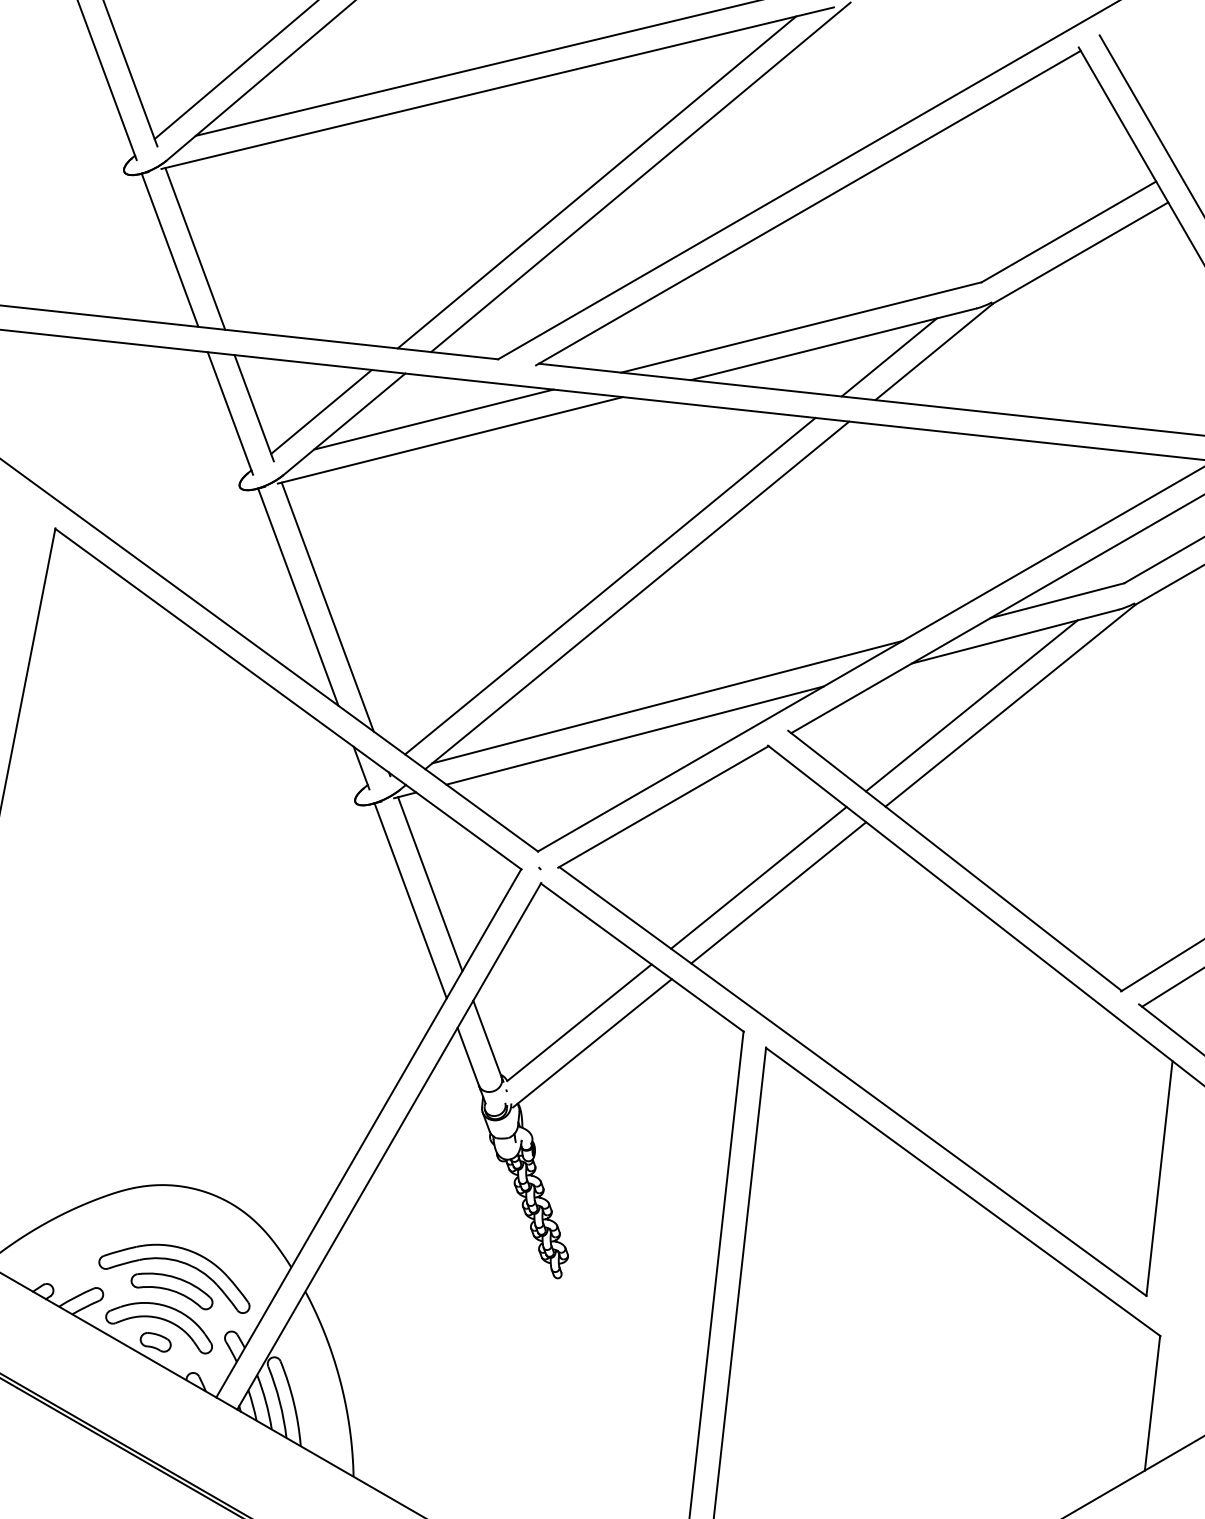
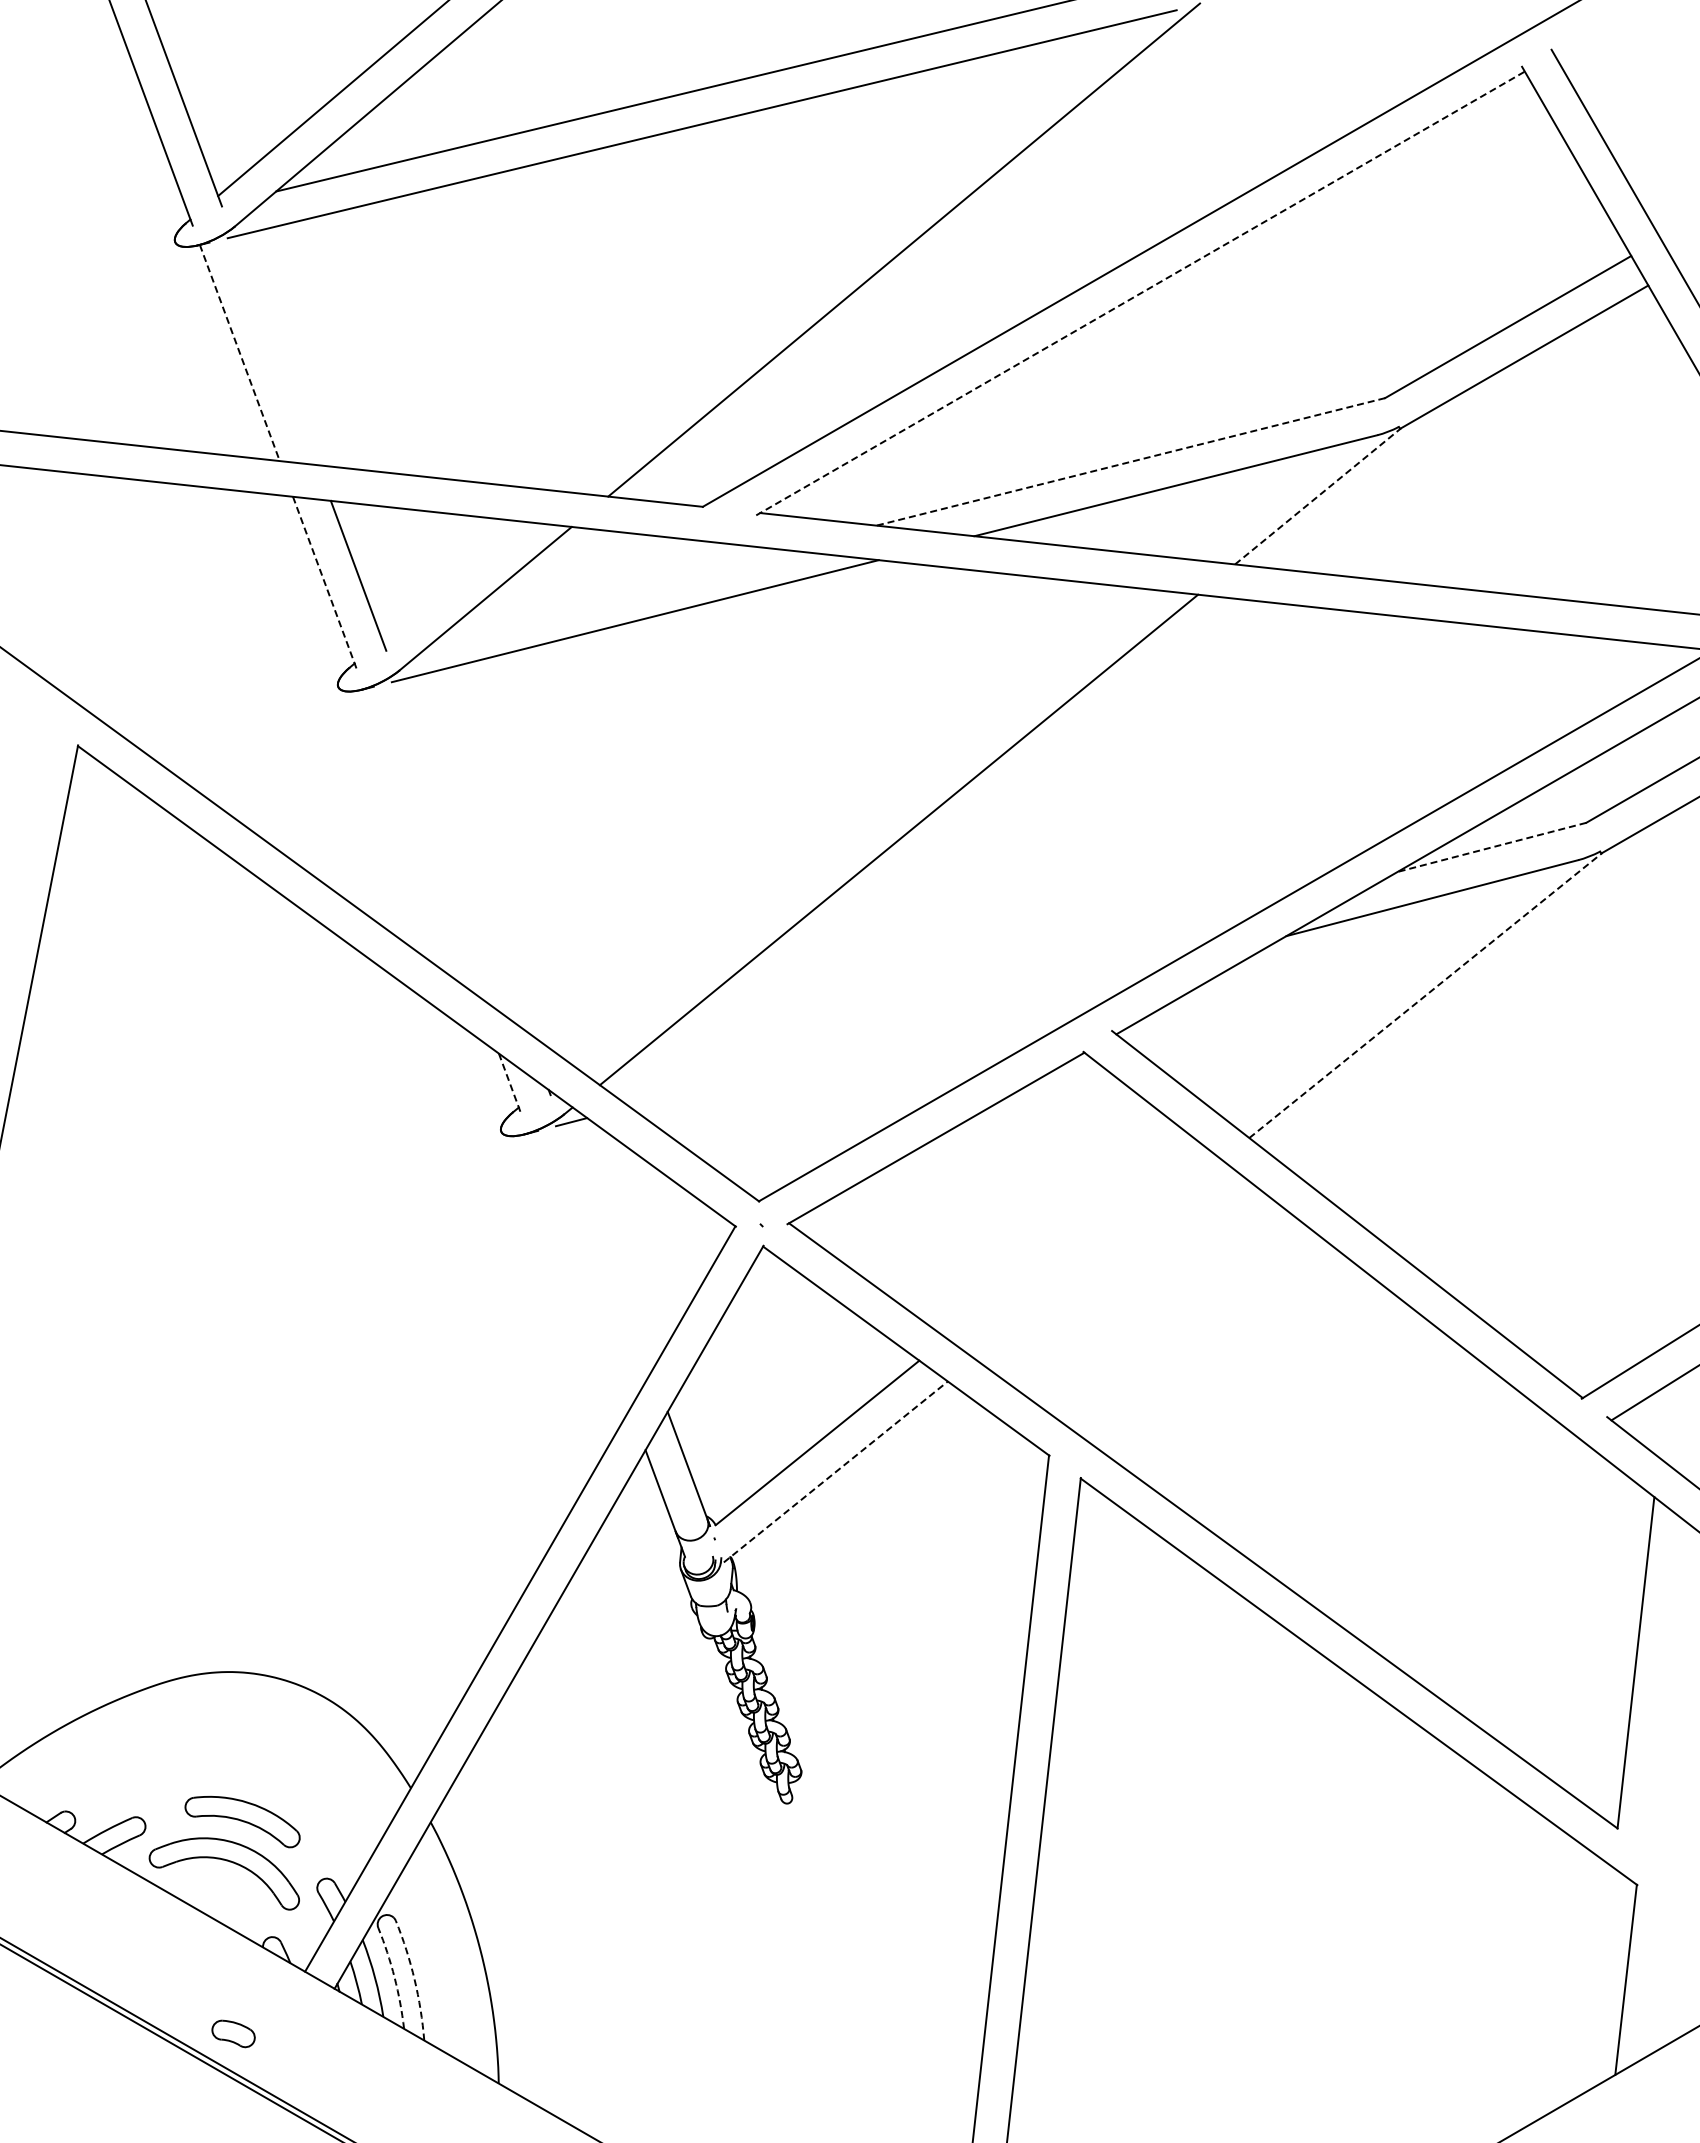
line: (597, 182) -> (842, 257), removed
line: (808, 208) -> (1140, 293), solid -> dashed
line: (195, 248) -> (275, 350), removed
line: (170, 250) -> (240, 353), solid -> dashed
line: (801, 327) -> (1130, 462), solid -> dashed
line: (934, 351) -> (1318, 495), solid -> dashed
line: (889, 357) -> (1254, 504), removed
line: (321, 411) -> (453, 580), removed
line: (230, 413) -> (325, 583), solid -> dashed
line: (433, 419) -> (611, 591), removed
line: (609, 585) -> (860, 826), removed
line: (298, 597) -> (420, 842), removed
line: (1057, 600) -> (1492, 847), solid -> dashed
line: (327, 607) -> (462, 856), removed
line: (667, 702) -> (941, 990), removed
line: (971, 705) -> (1370, 995), removed
line: (1010, 705) -> (1425, 995), solid -> dashed
line: (634, 735) -> (895, 1037), removed
line: (361, 768) -> (510, 1084), solid -> dashed
line: (758, 877) -> (1070, 1238), removed
line: (429, 884) -> (606, 1247), removed
line: (778, 892) -> (1098, 1259), removed
line: (410, 900) -> (579, 1270), removed
line: (592, 1042) -> (835, 1471), solid -> dashed
part: (180, 1262) -> (254, 1781), removed
part: (155, 1342) -> (233, 2033), moved
arc: (279, 1401) -> (394, 1977), solid -> dashed
arc: (293, 1402) -> (414, 1979), solid -> dashed

